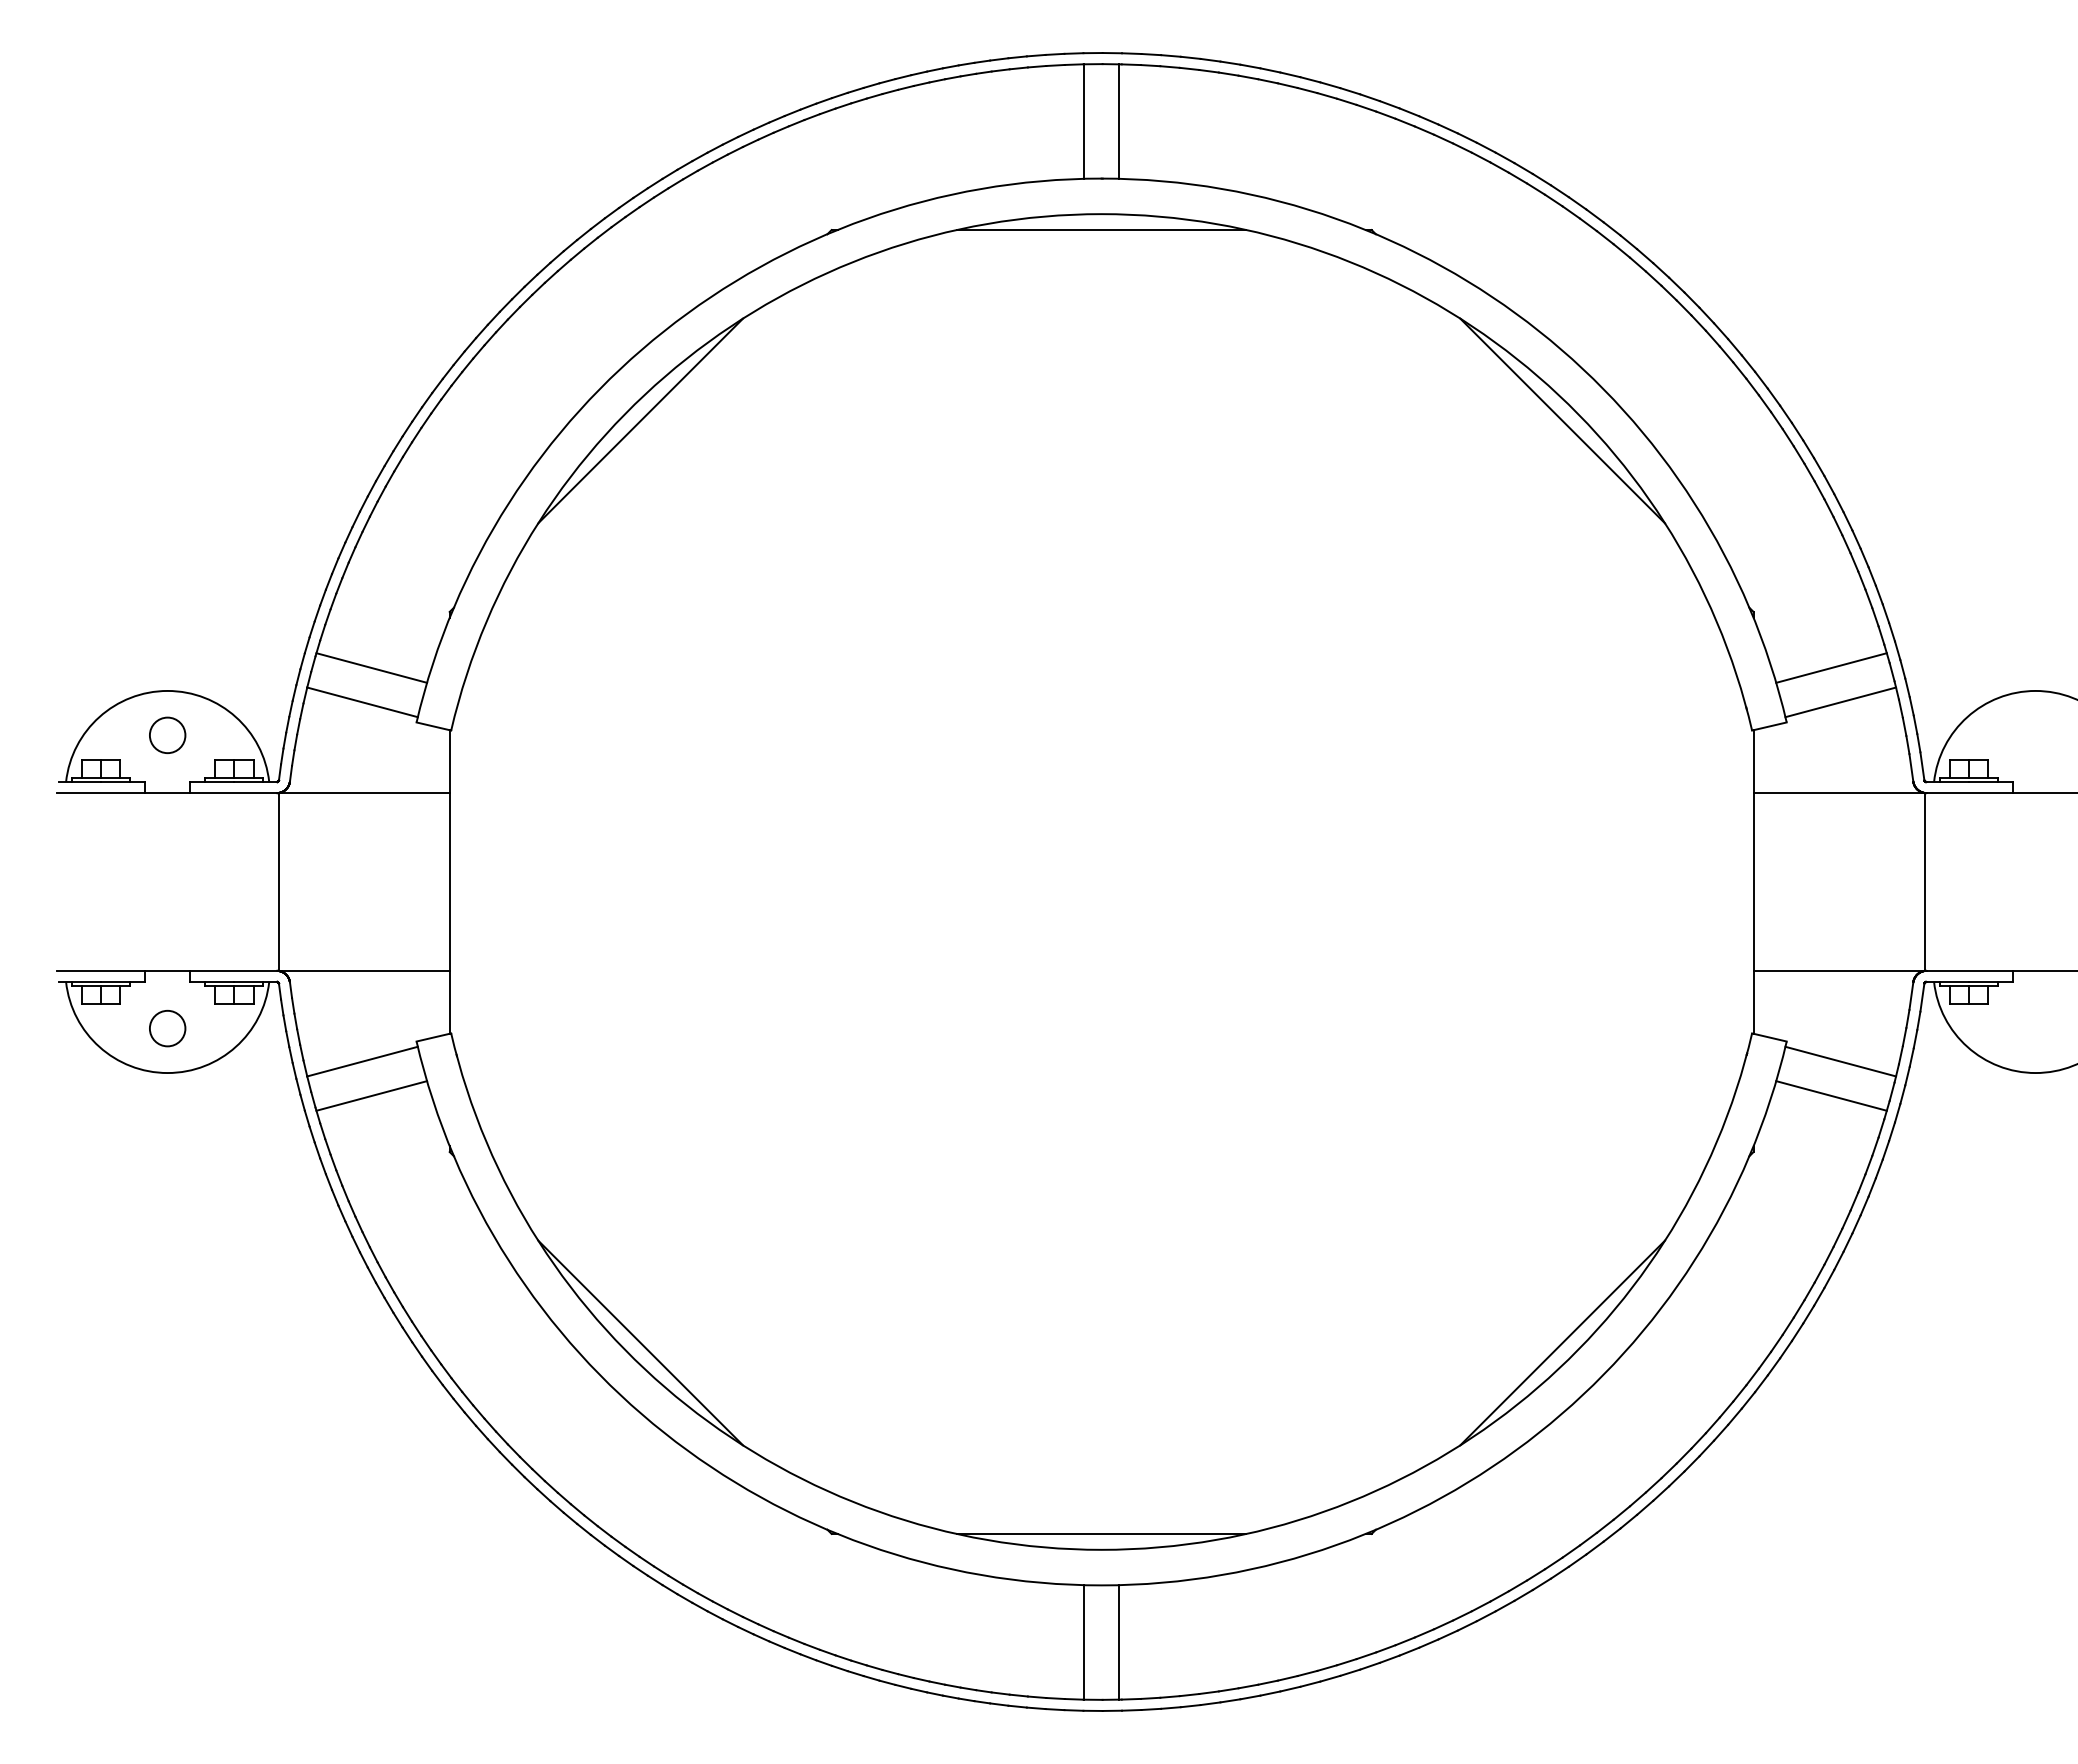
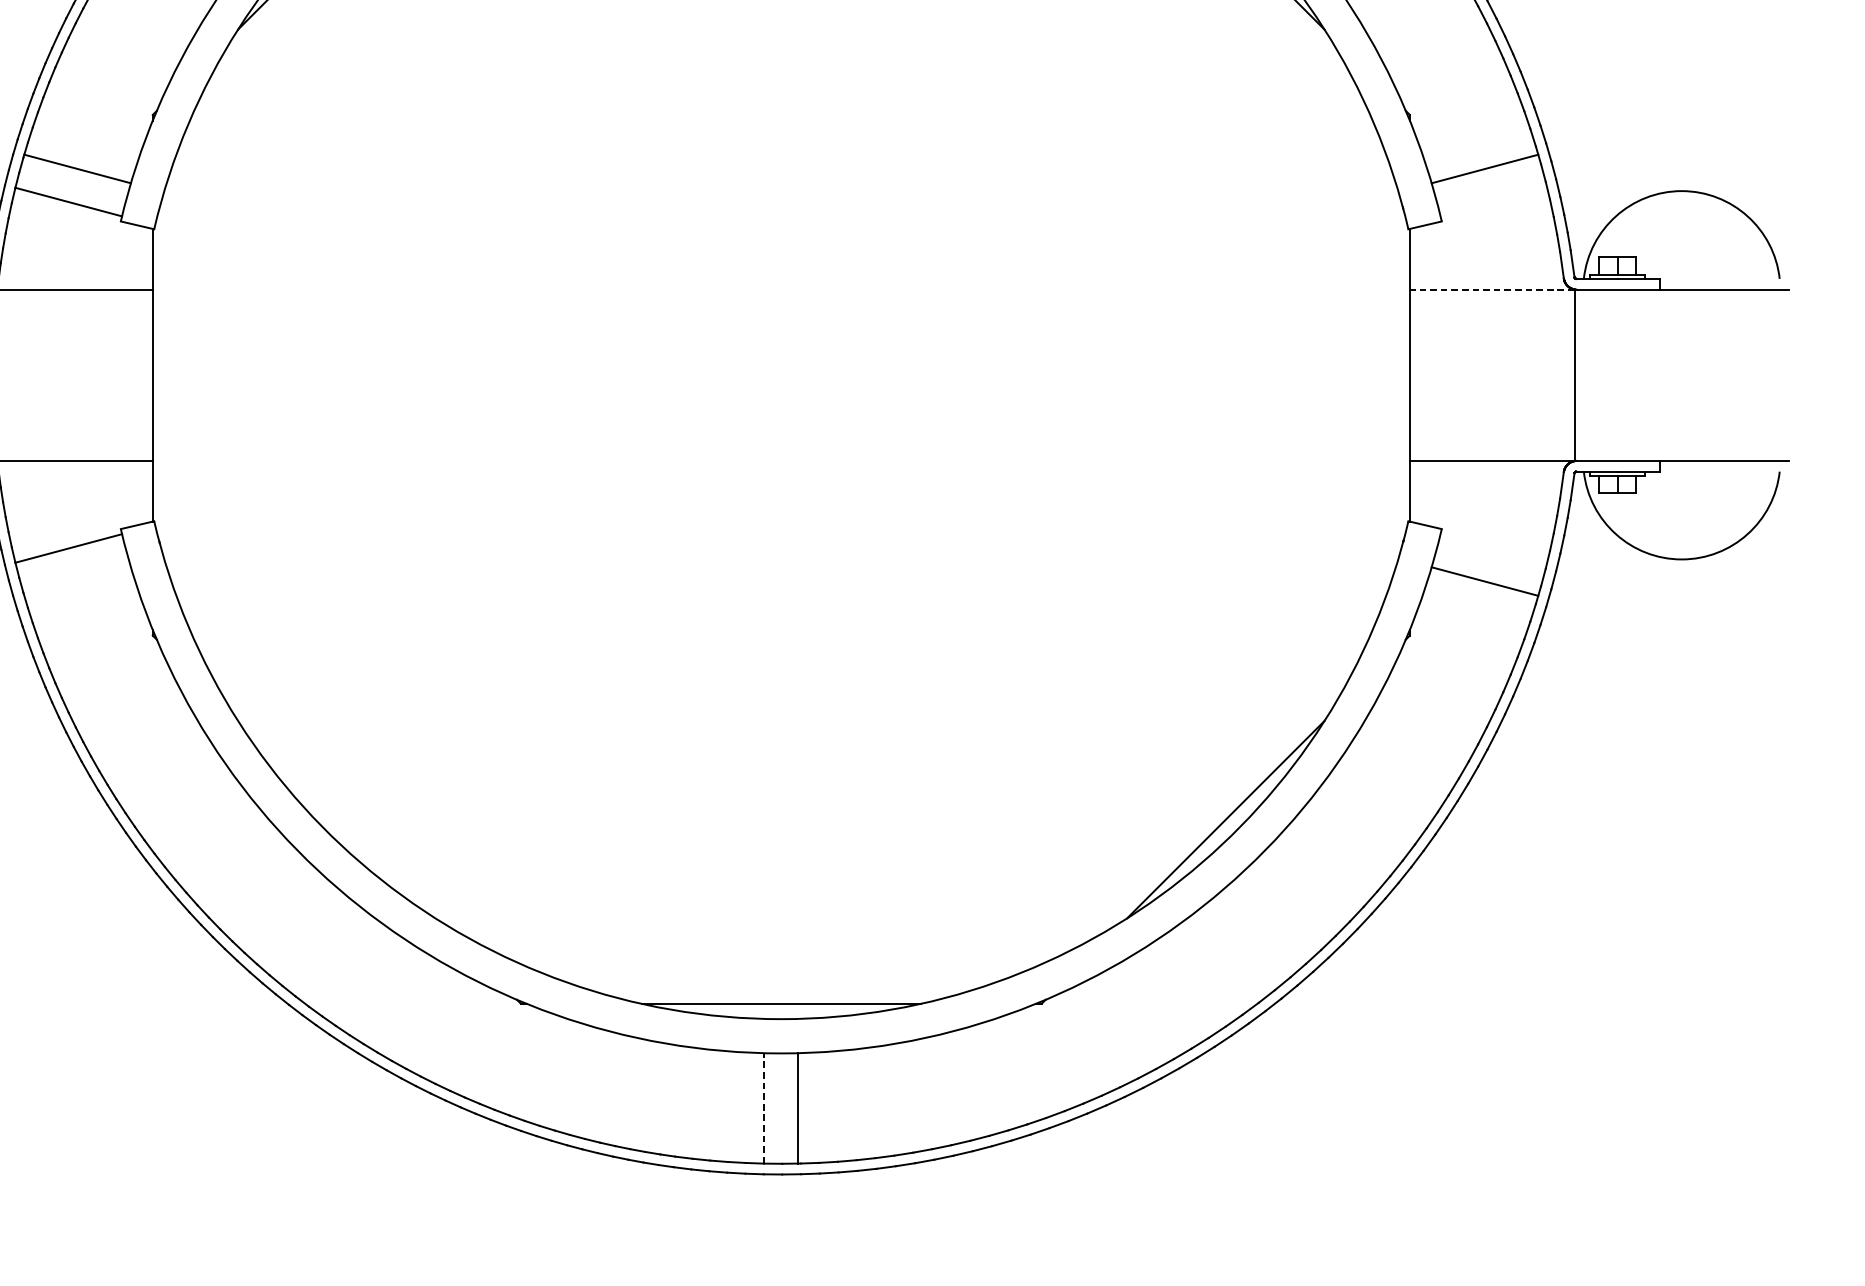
line: (1840, 702) -> (1493, 202), removed
line: (1838, 793) -> (1491, 289), solid -> dashed
line: (1840, 1061) -> (1493, 548), removed
line: (371, 1095) -> (77, 581), removed
line: (640, 1342) -> (336, 819), removed
line: (1083, 1641) -> (763, 1107), solid -> dashed

